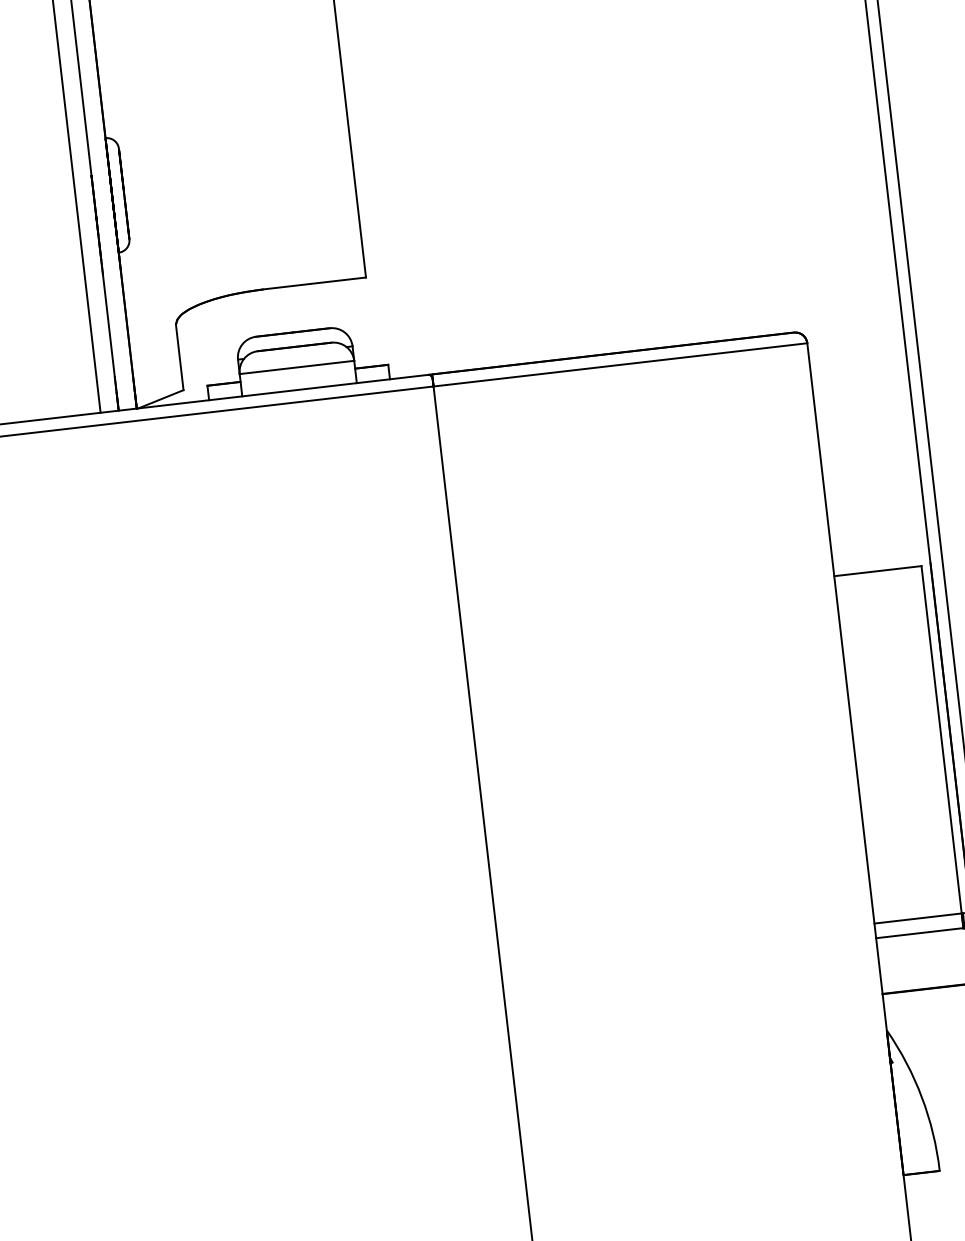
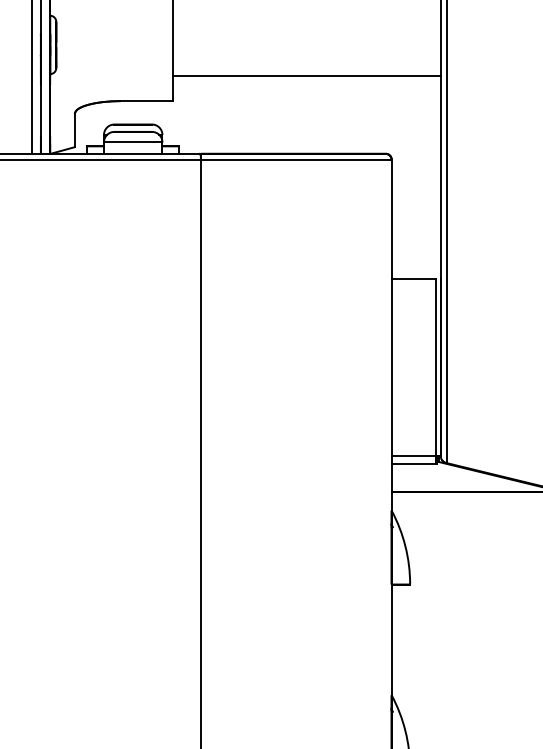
line: (621, 197) -> (306, 75), added

